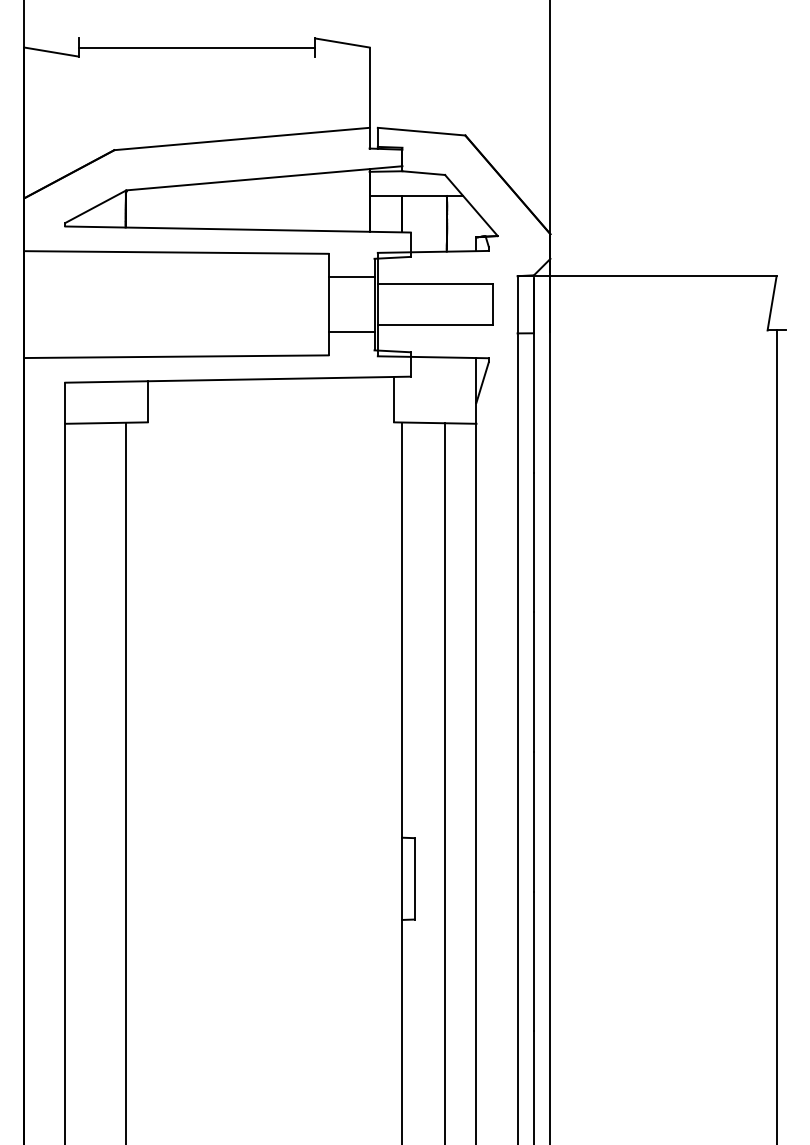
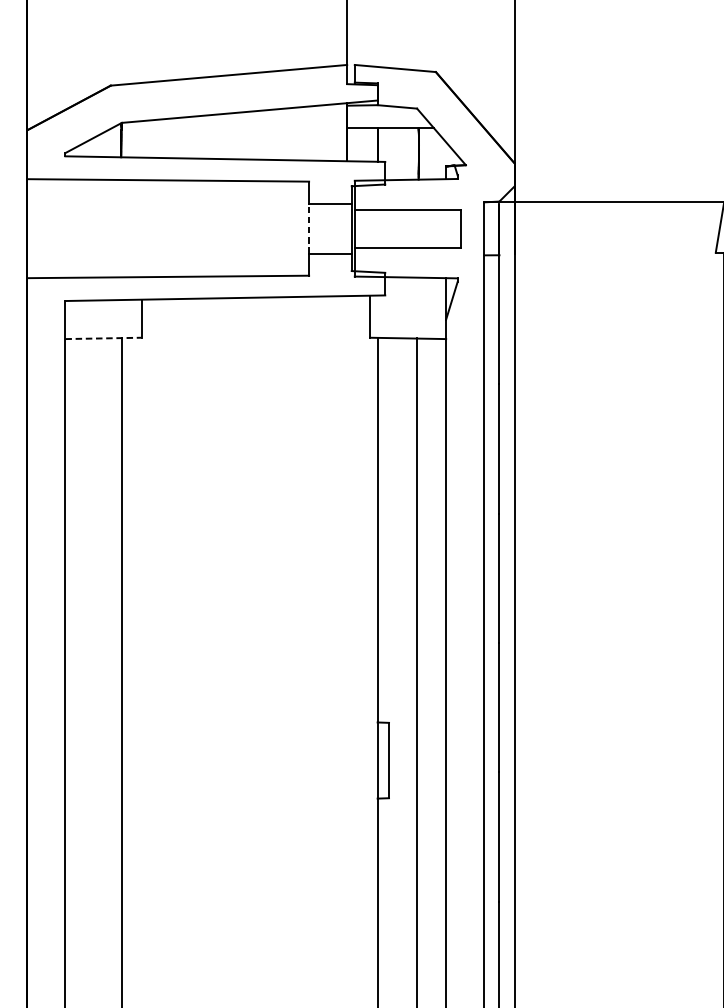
line: (328, 304) -> (309, 228), solid -> dashed
line: (107, 423) -> (104, 338), solid -> dashed

